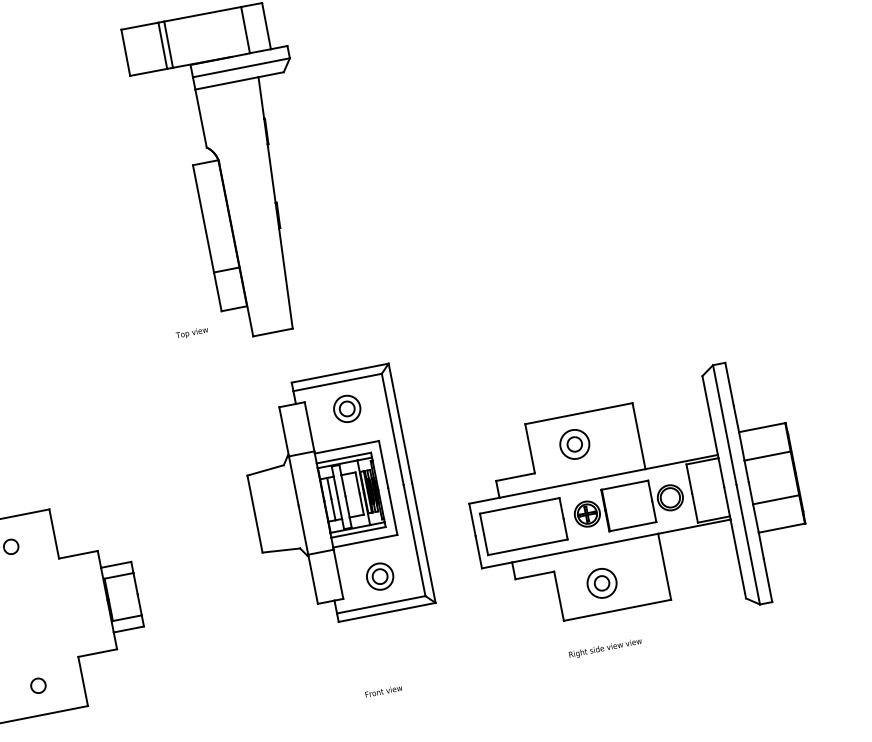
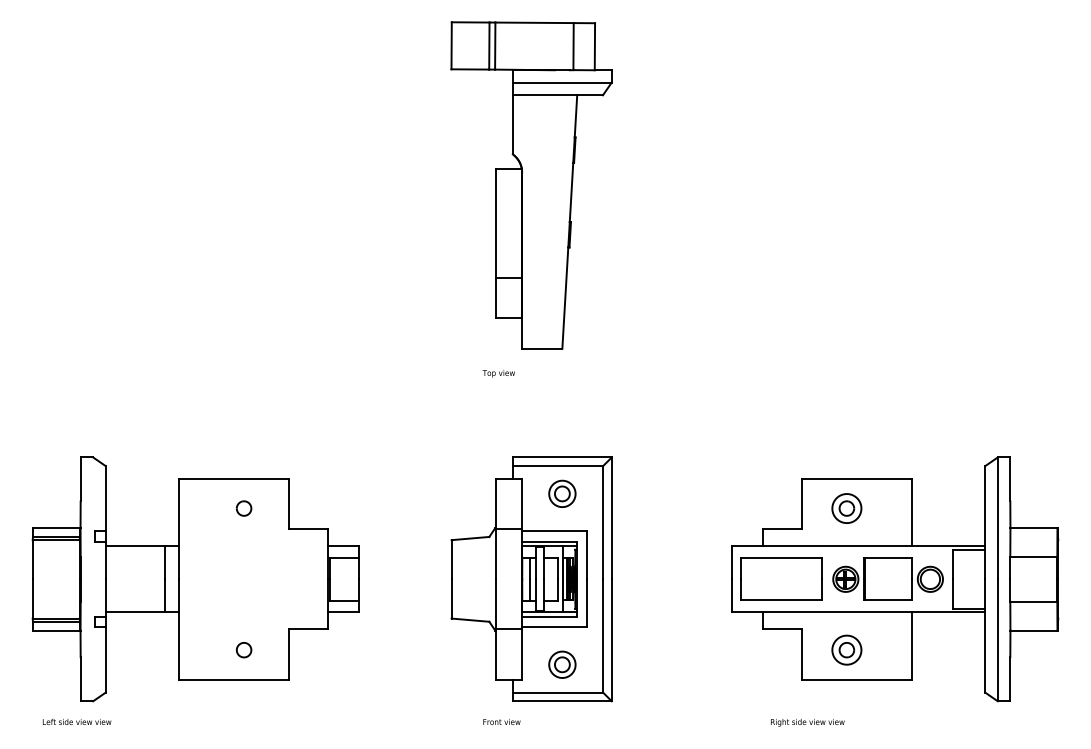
text: (191, 333) -> (498, 373), moved
part: (333, 498) -> (531, 579), moved
part: (636, 504) -> (895, 579), moved
text: (383, 690) -> (501, 721), moved

